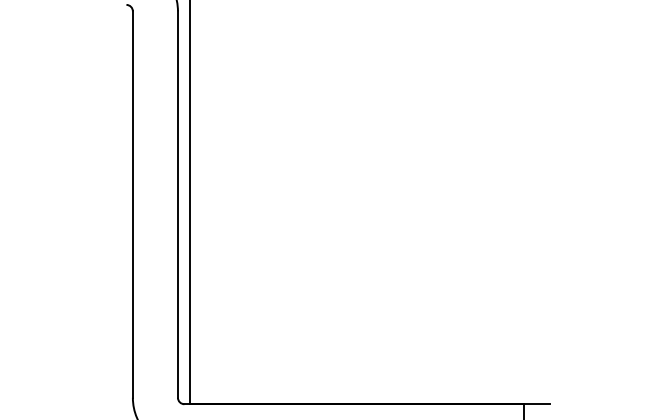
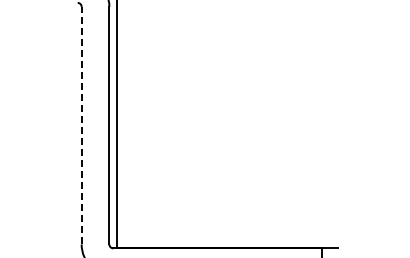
line: (132, 204) -> (81, 125), solid -> dashed

